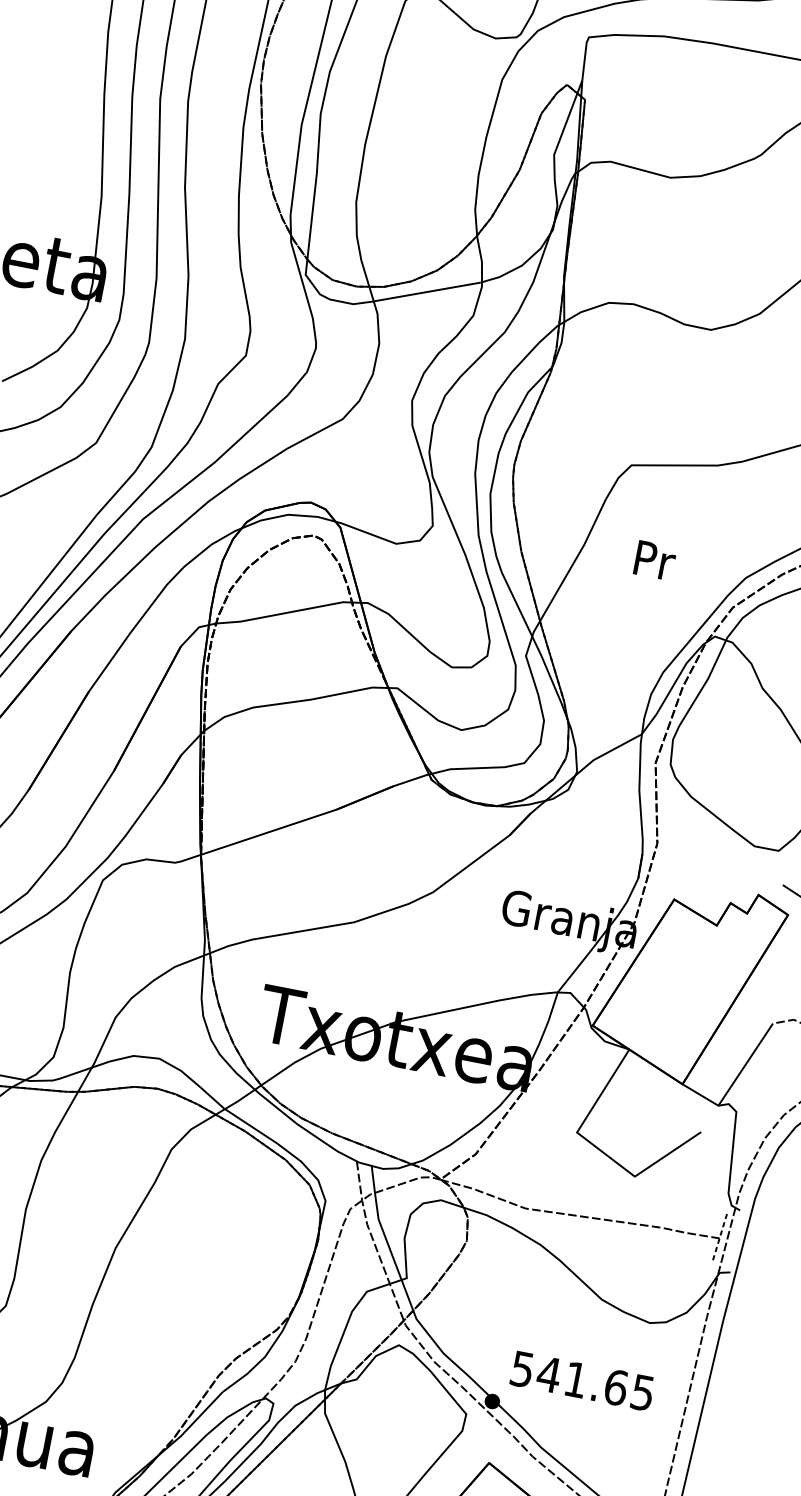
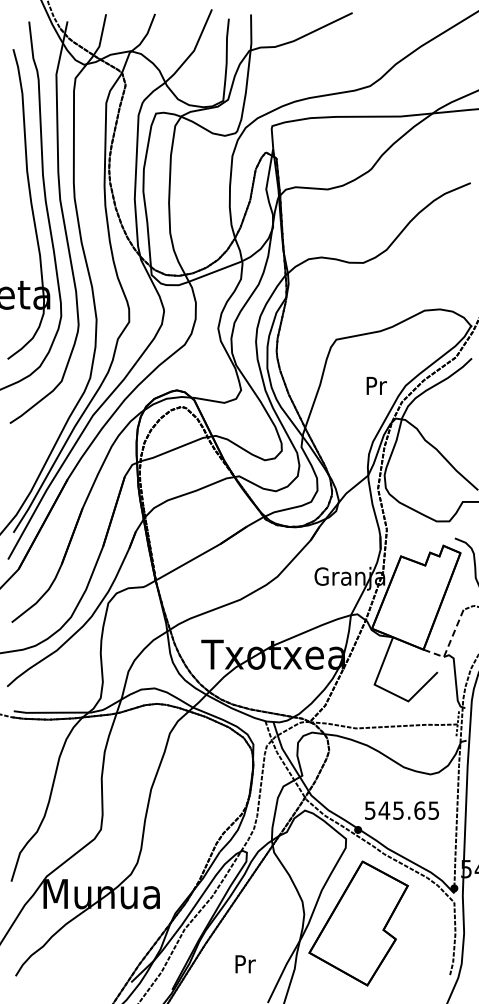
text: (654, 559) -> (376, 385), moved
line: (733, 1082) -> (449, 643), solid -> dashed
text: (575, 1379) -> (398, 810), 541.65 -> 545.65

